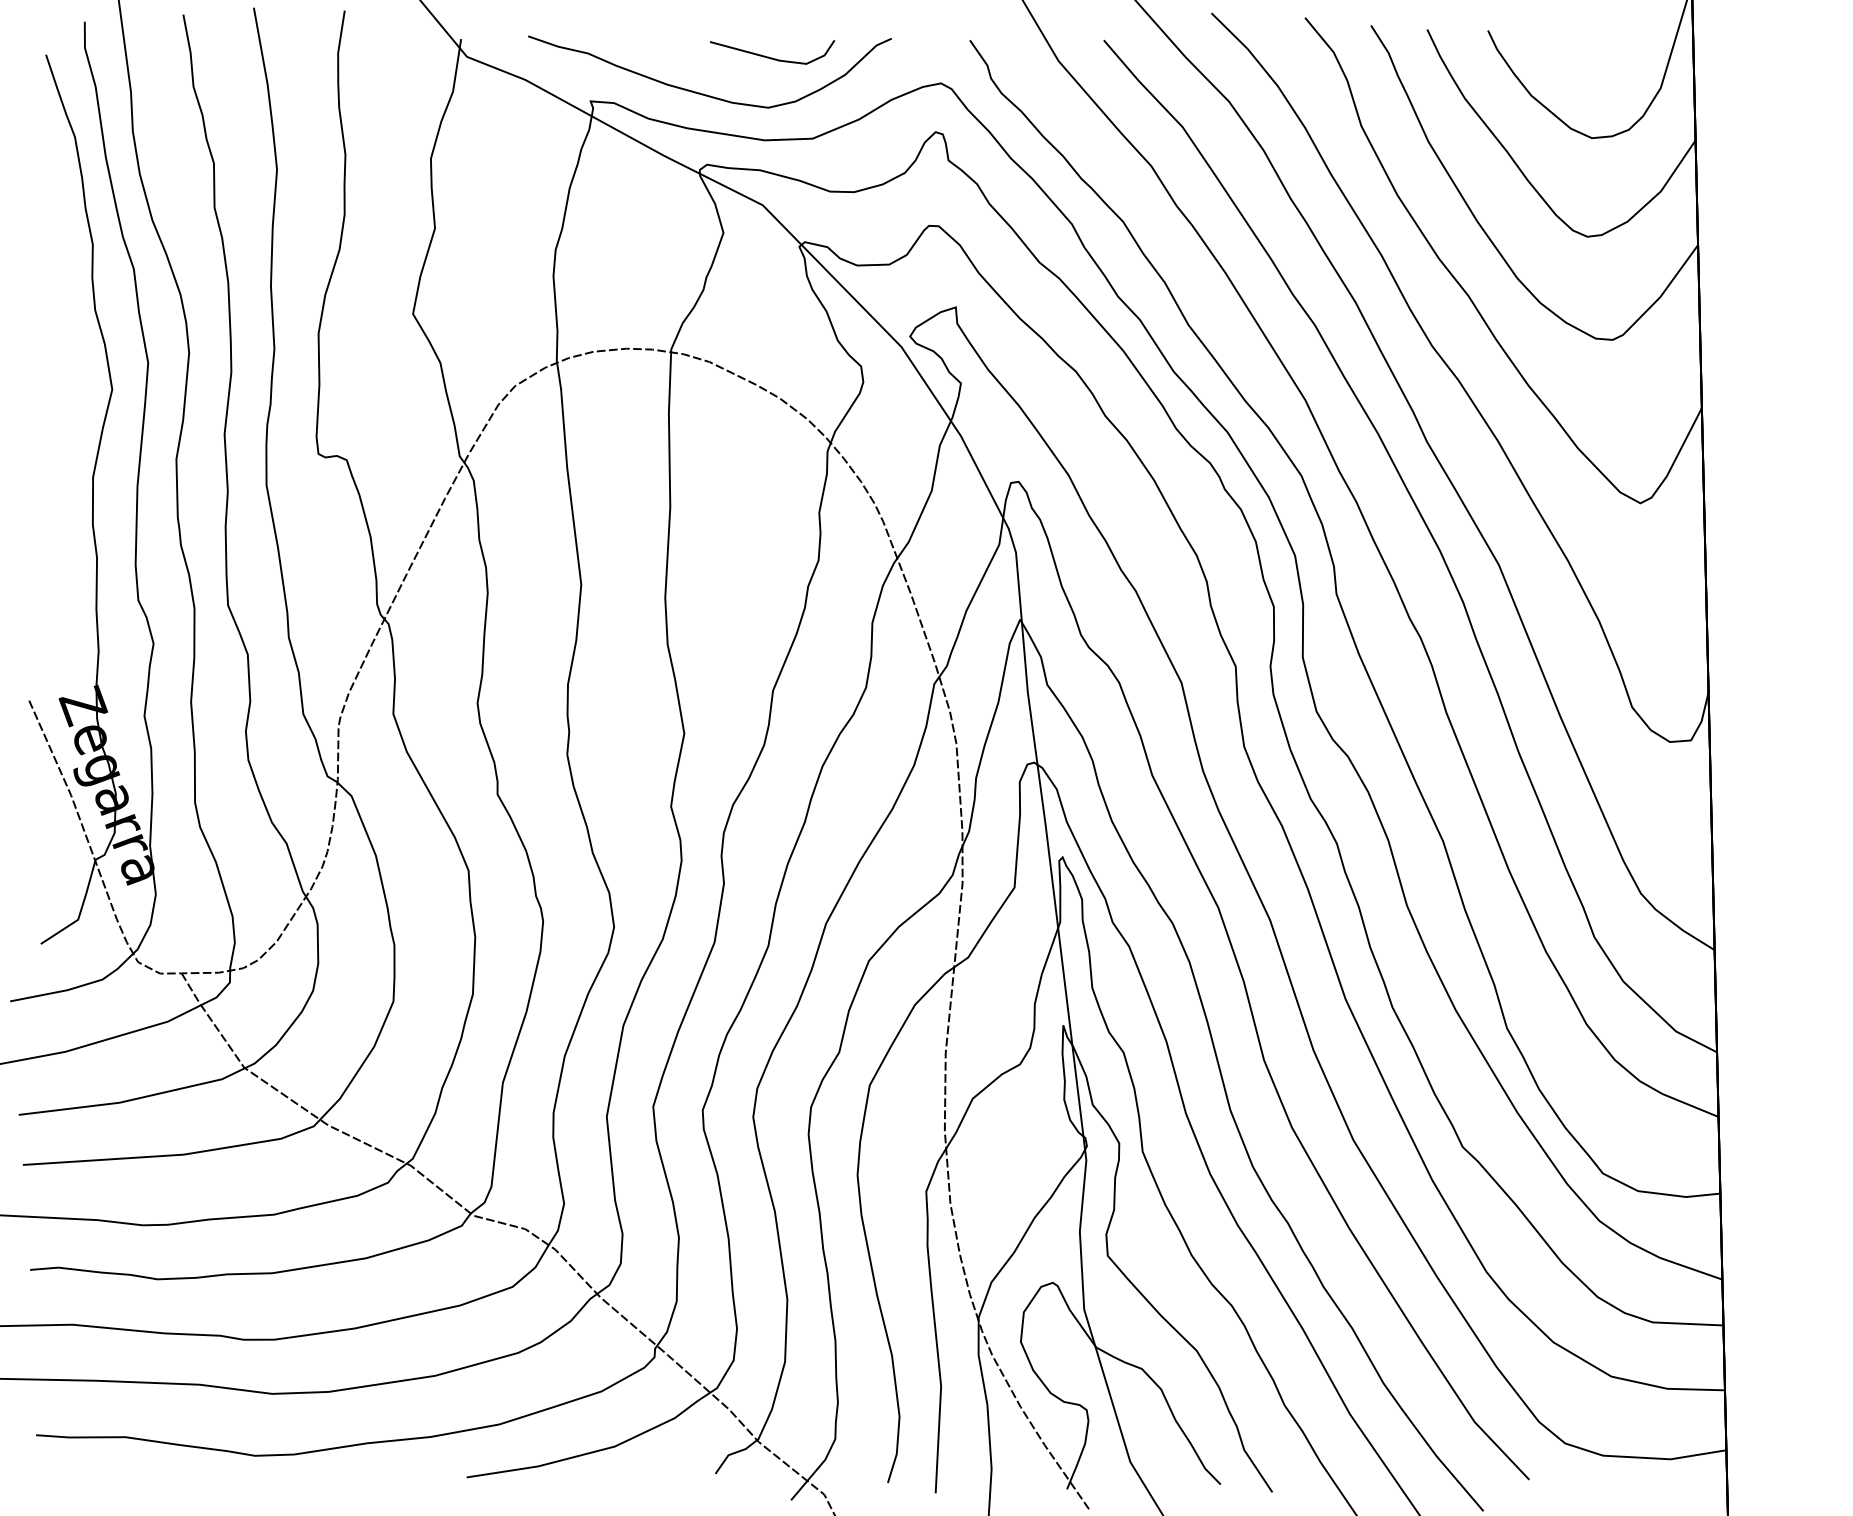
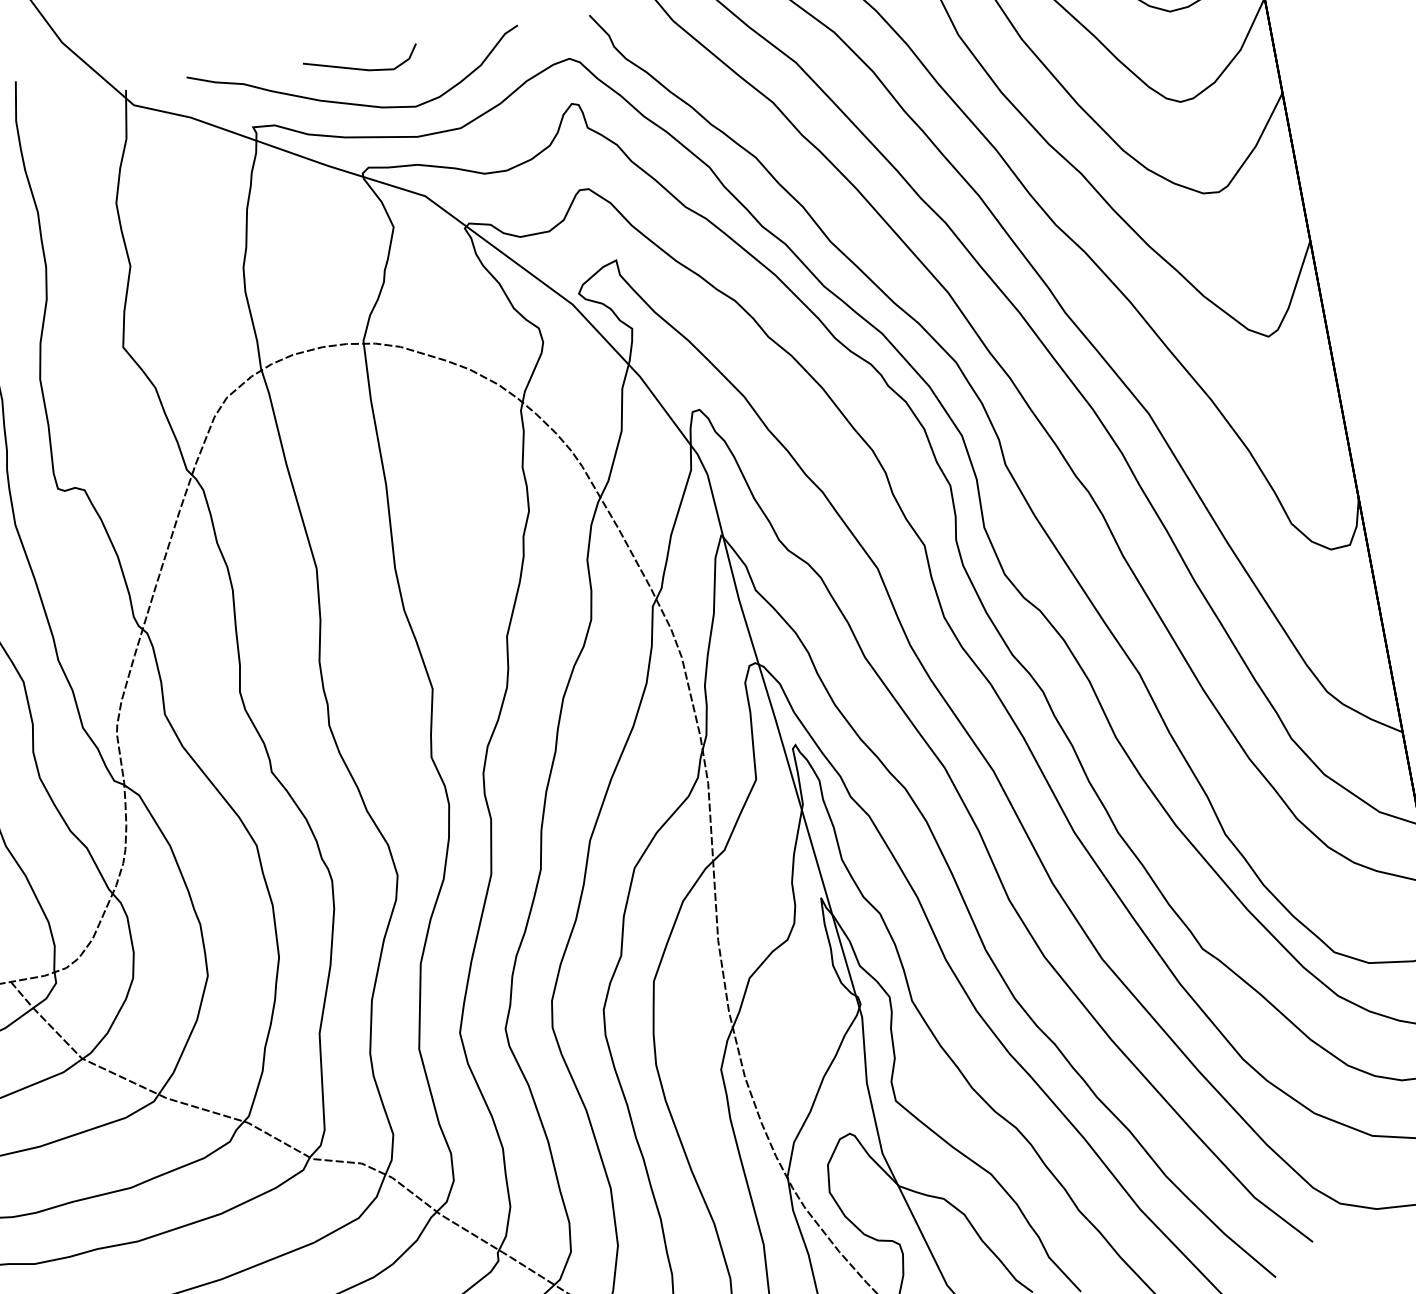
line: (772, 57) -> (362, 68), moved

